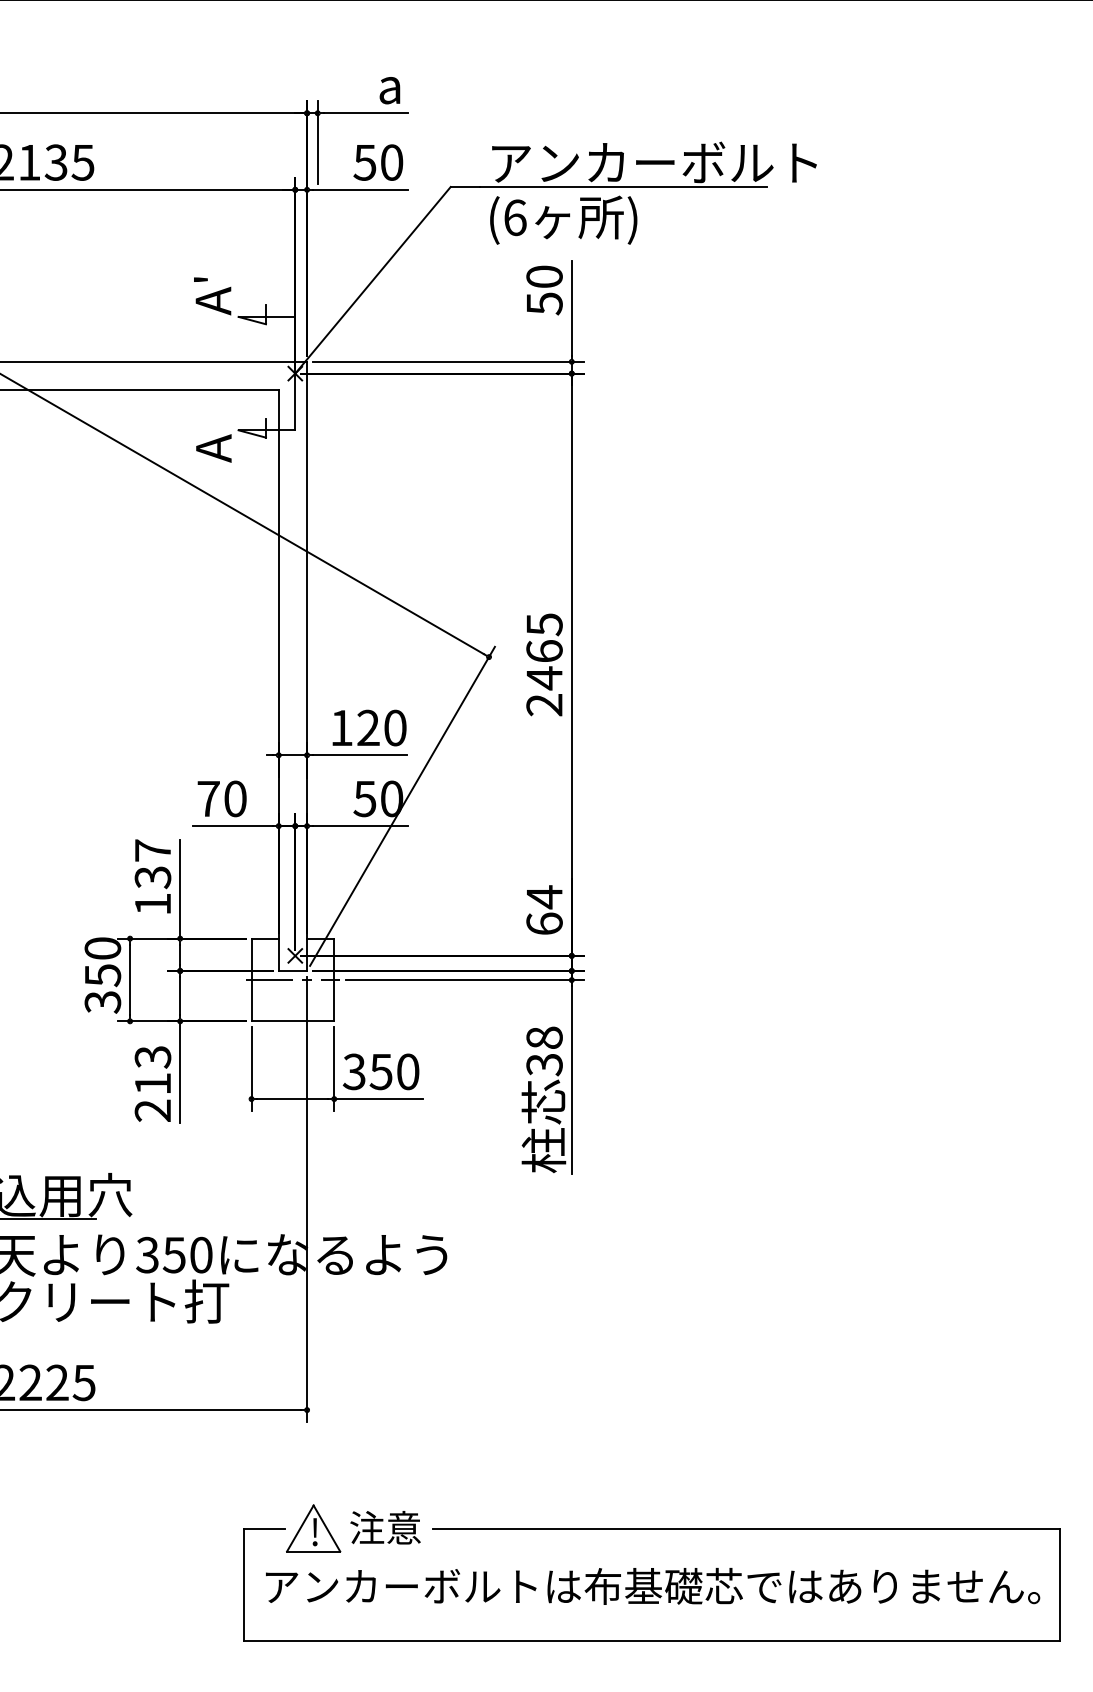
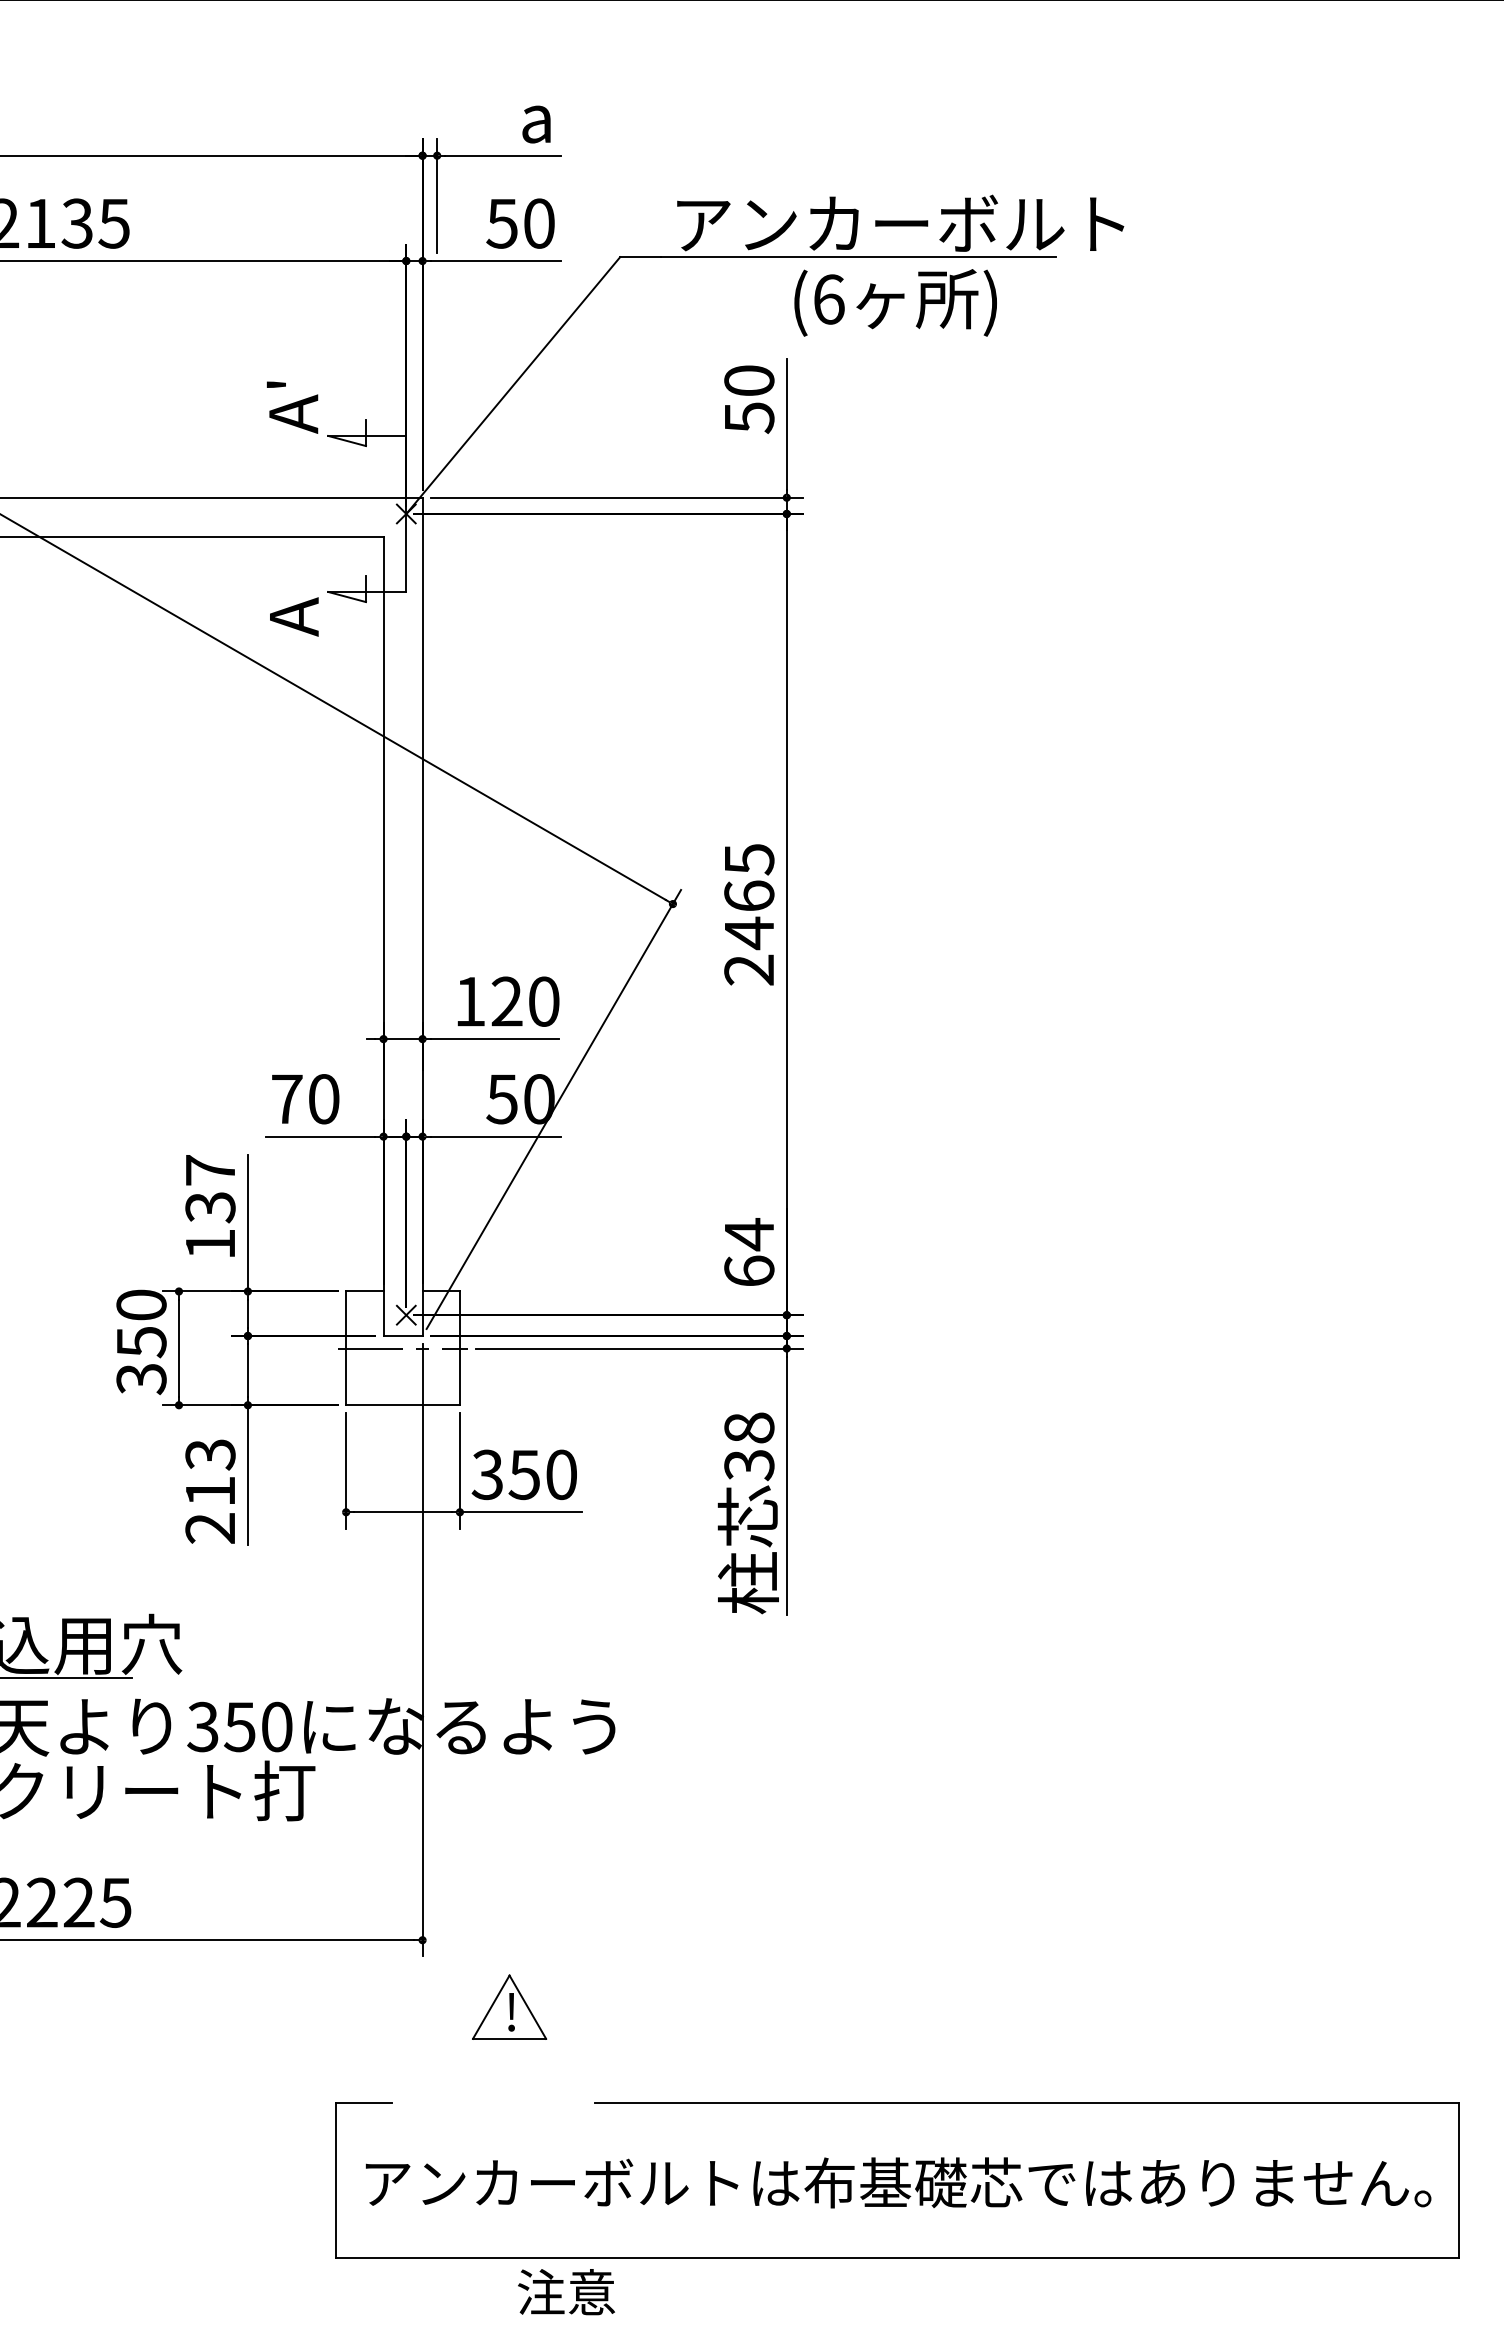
text: (563, 219) -> (895, 302), moved
part: (313, 1528) -> (509, 2006), moved
text: (385, 1528) -> (566, 2292), moved

